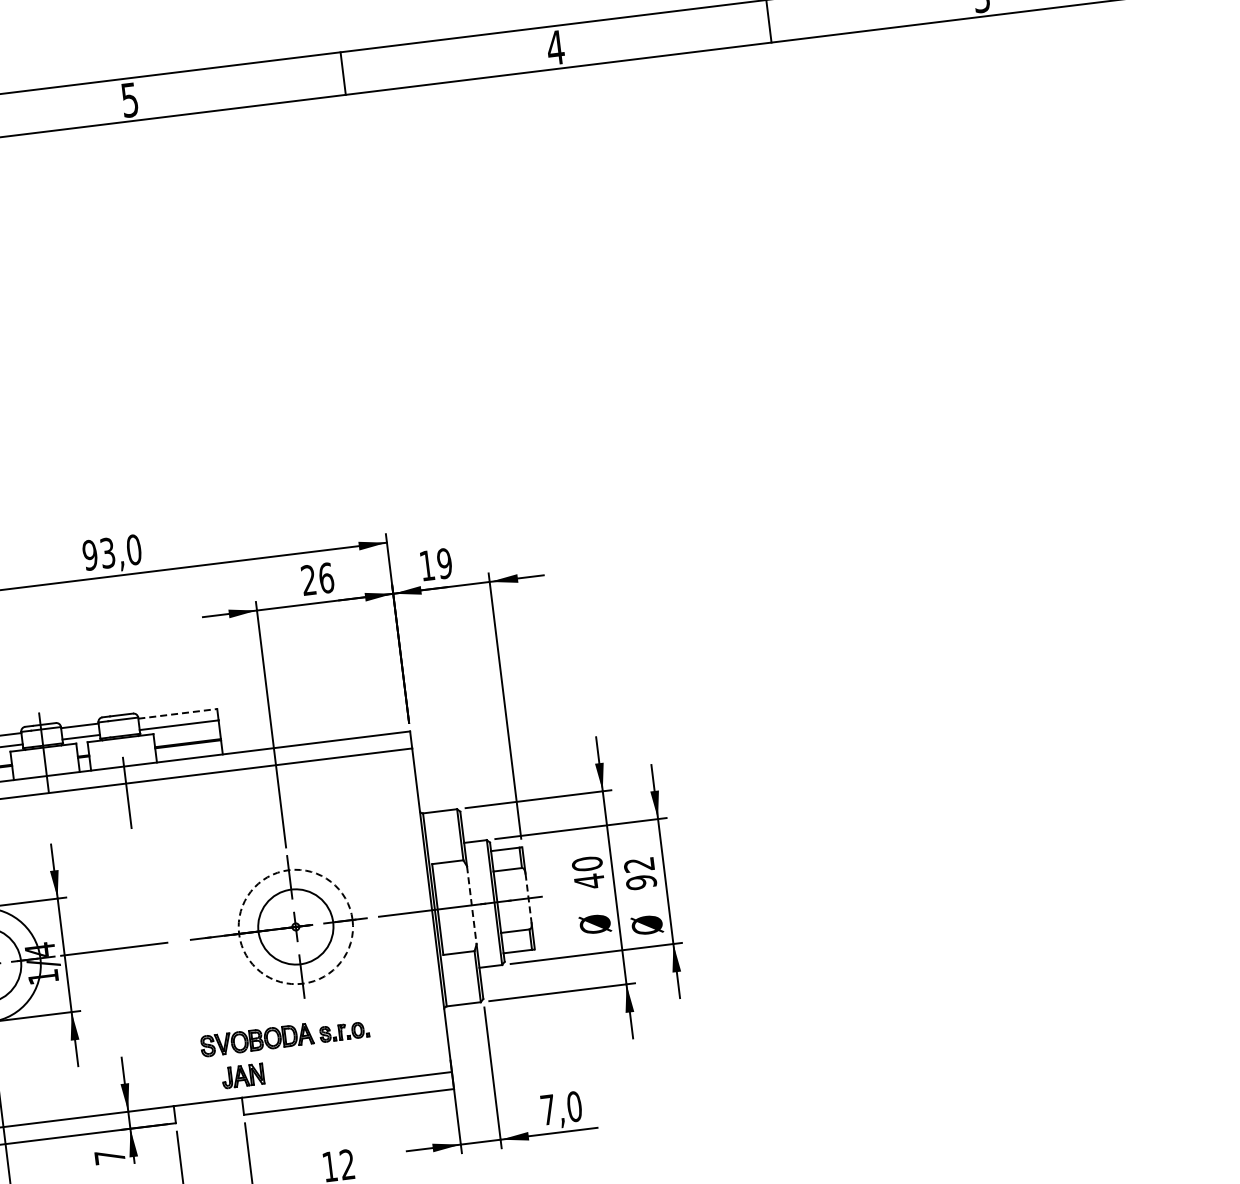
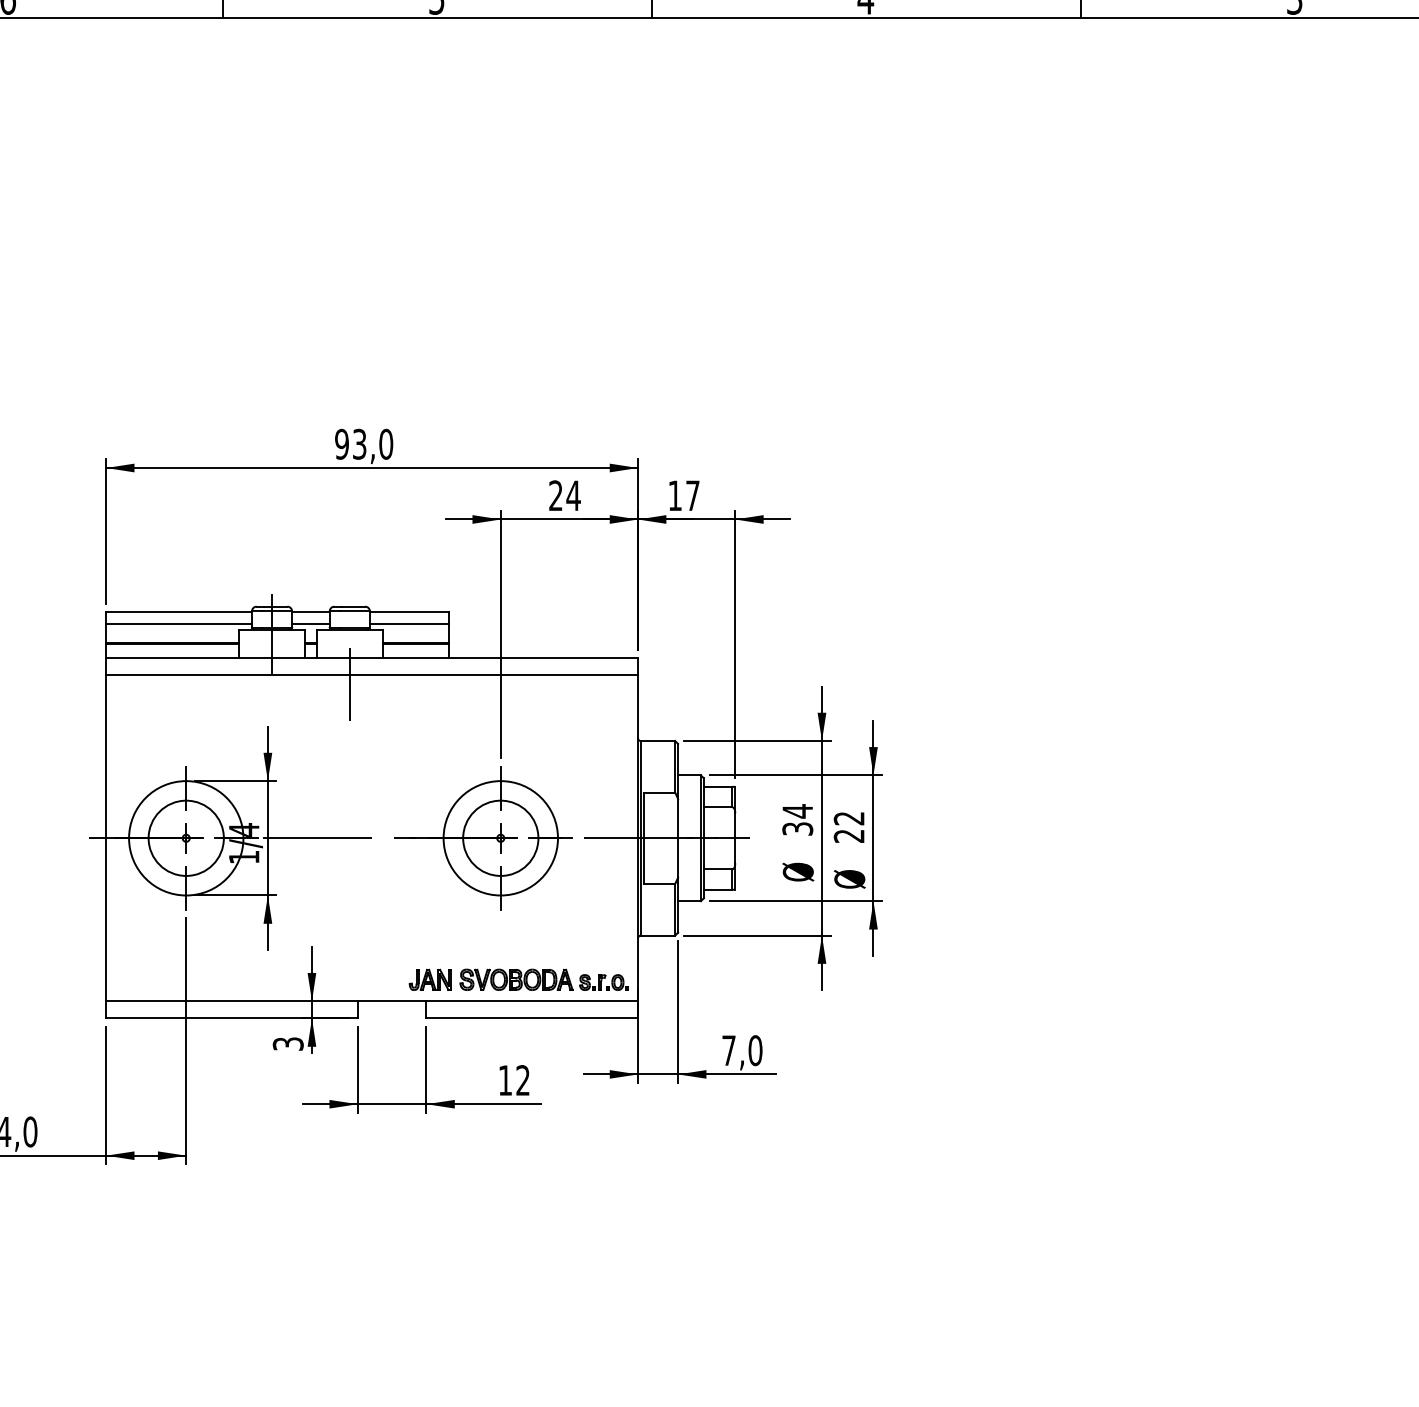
text: (444, 563) -> (692, 495), 19 -> 17
text: (326, 577) -> (573, 495), 26 -> 24
line: (177, 713) -> (409, 612), dashed -> solid
text: (588, 873) -> (797, 820), 40 -> 34
text: (640, 882) -> (848, 836), 92 -> 22
line: (528, 898) -> (735, 838), dashed -> solid
line: (472, 905) -> (678, 838), dashed -> solid
circle: (295, 927) -> (500, 838), dashed -> solid
part: (283, 1036) -> (543, 979), moved
text: (109, 1156) -> (287, 1043), 7 -> 3

